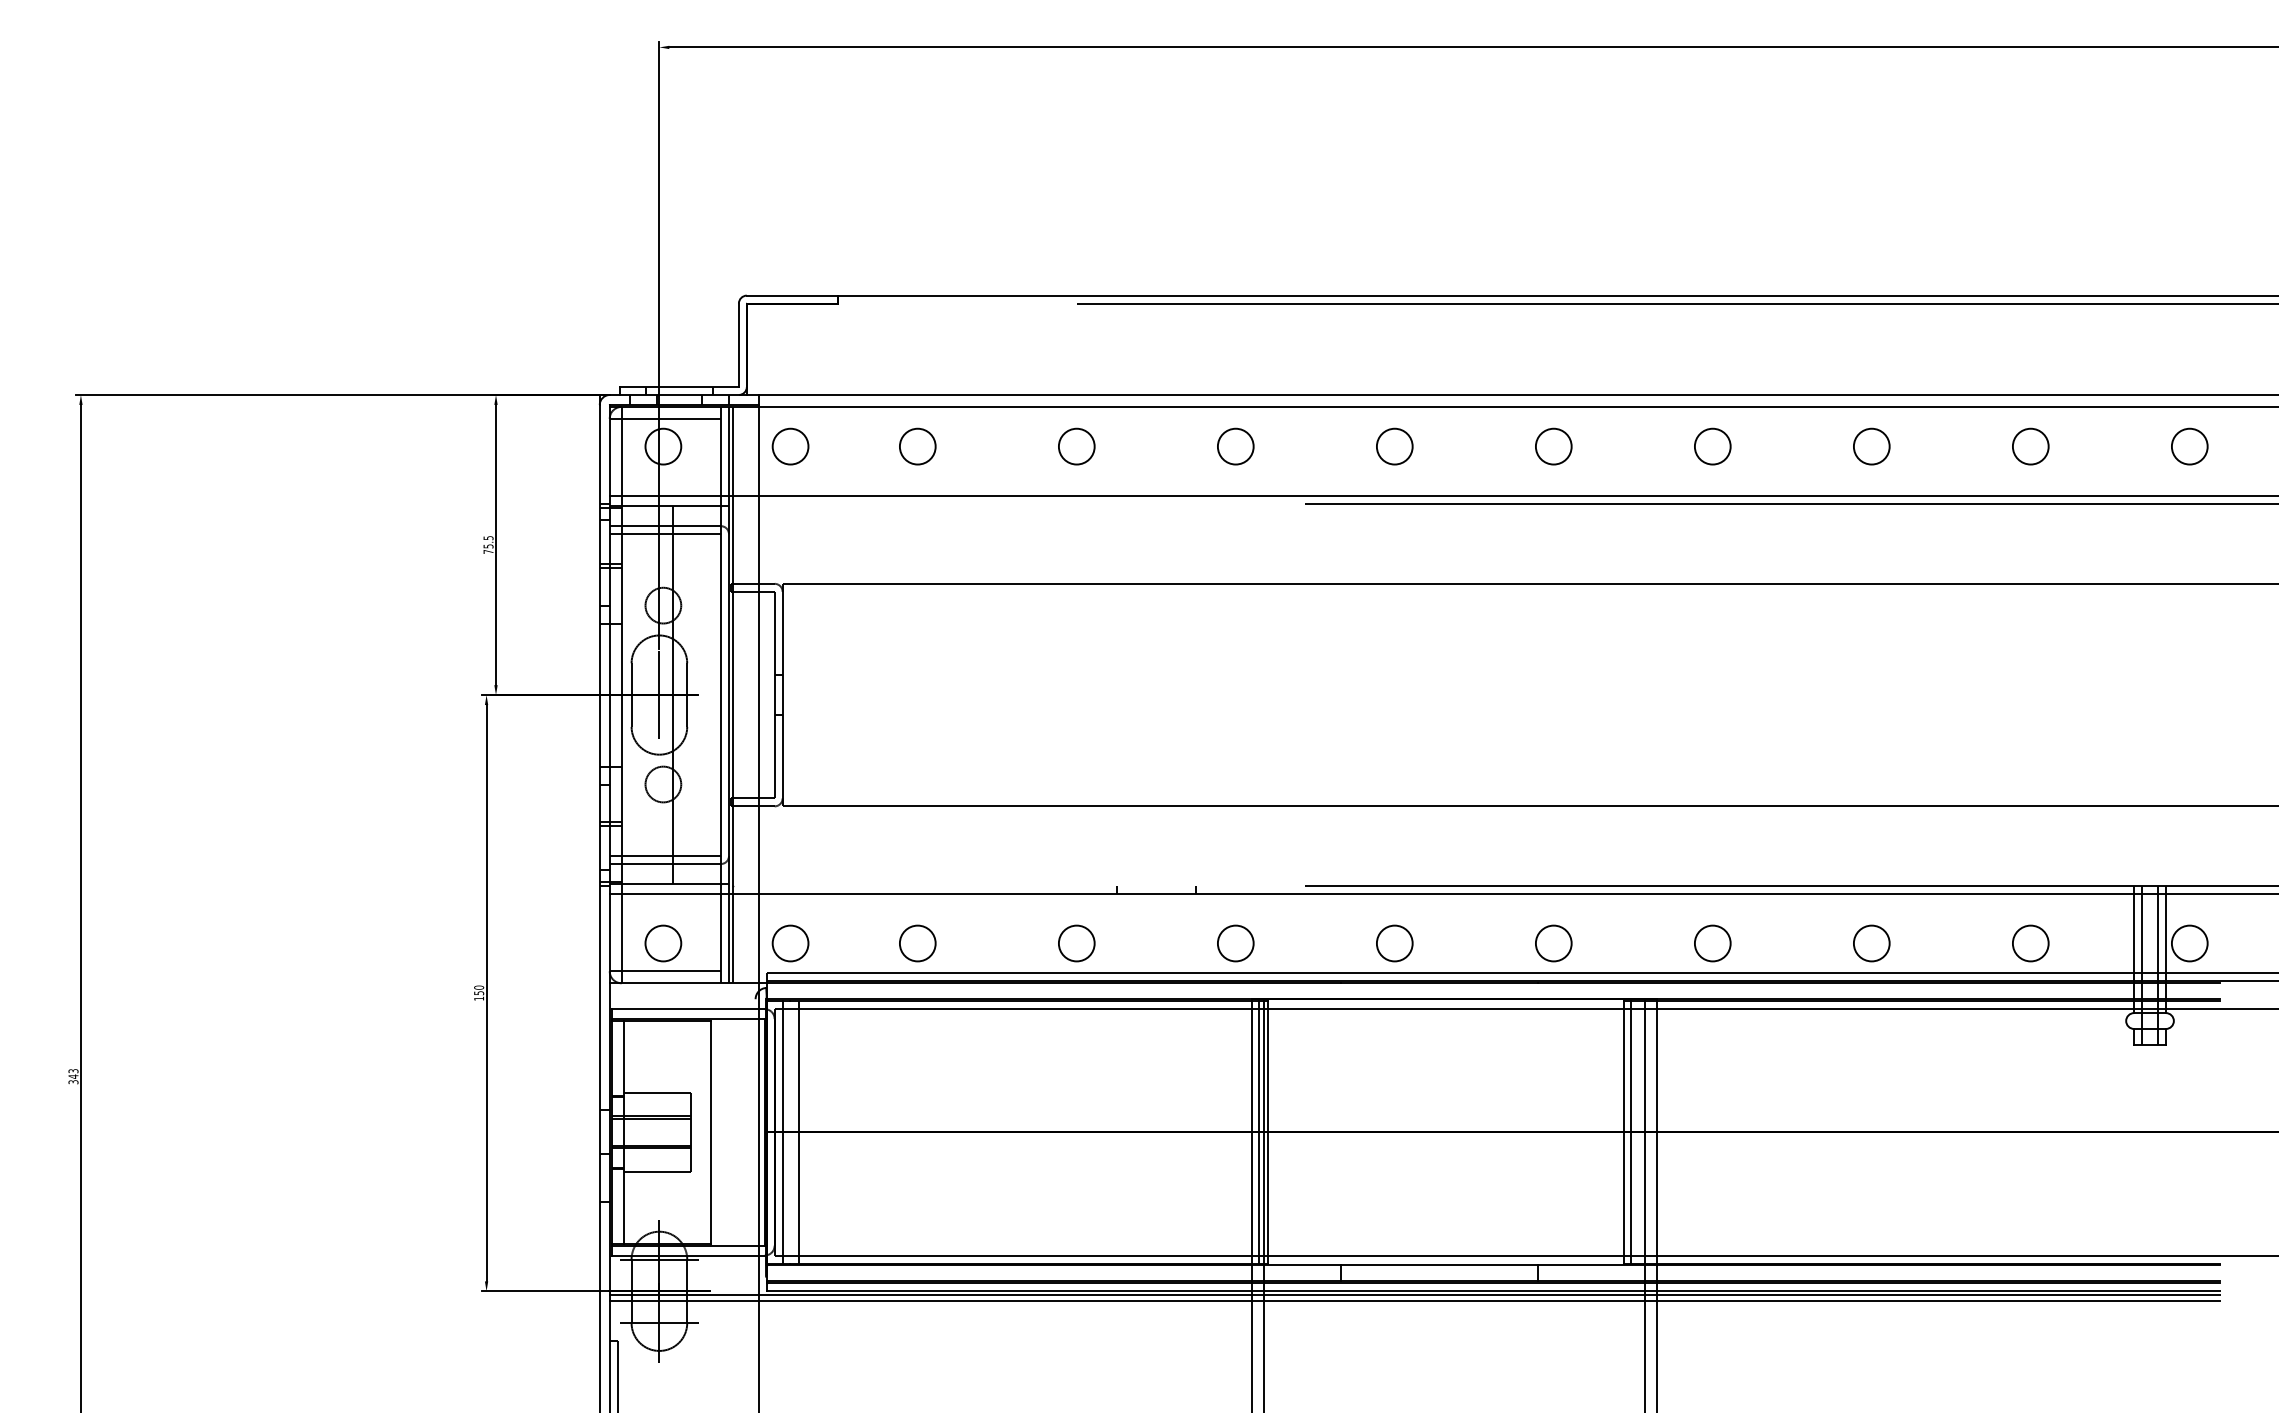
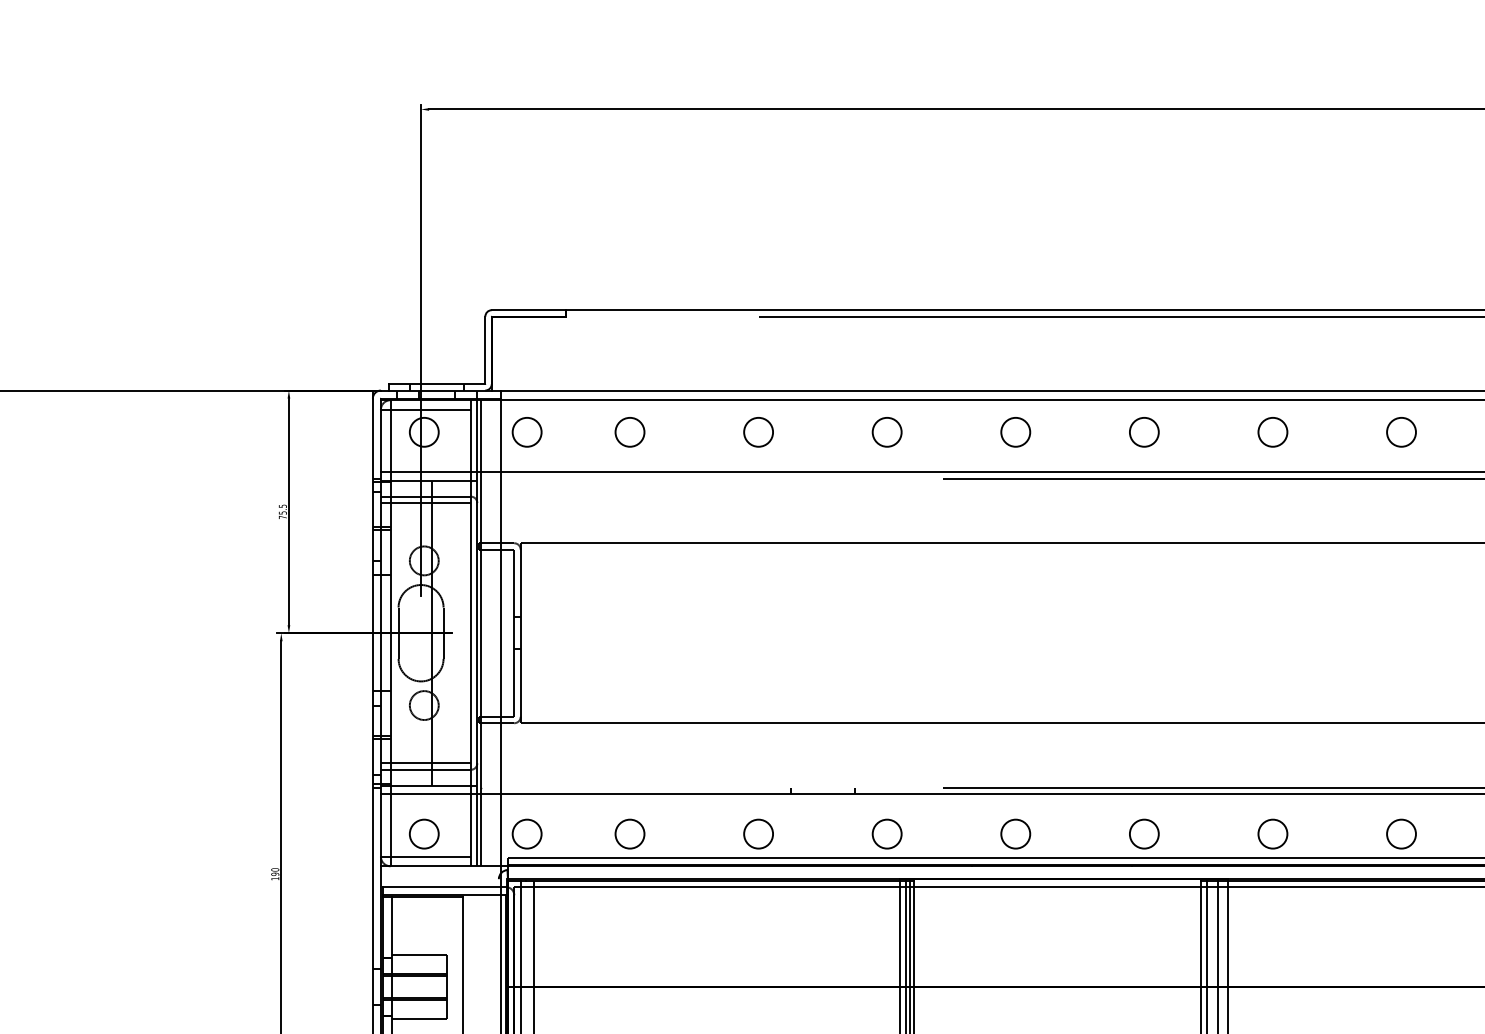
line: (659, 694) -> (421, 632), removed
text: (478, 993) -> (274, 874), 150 -> 190

